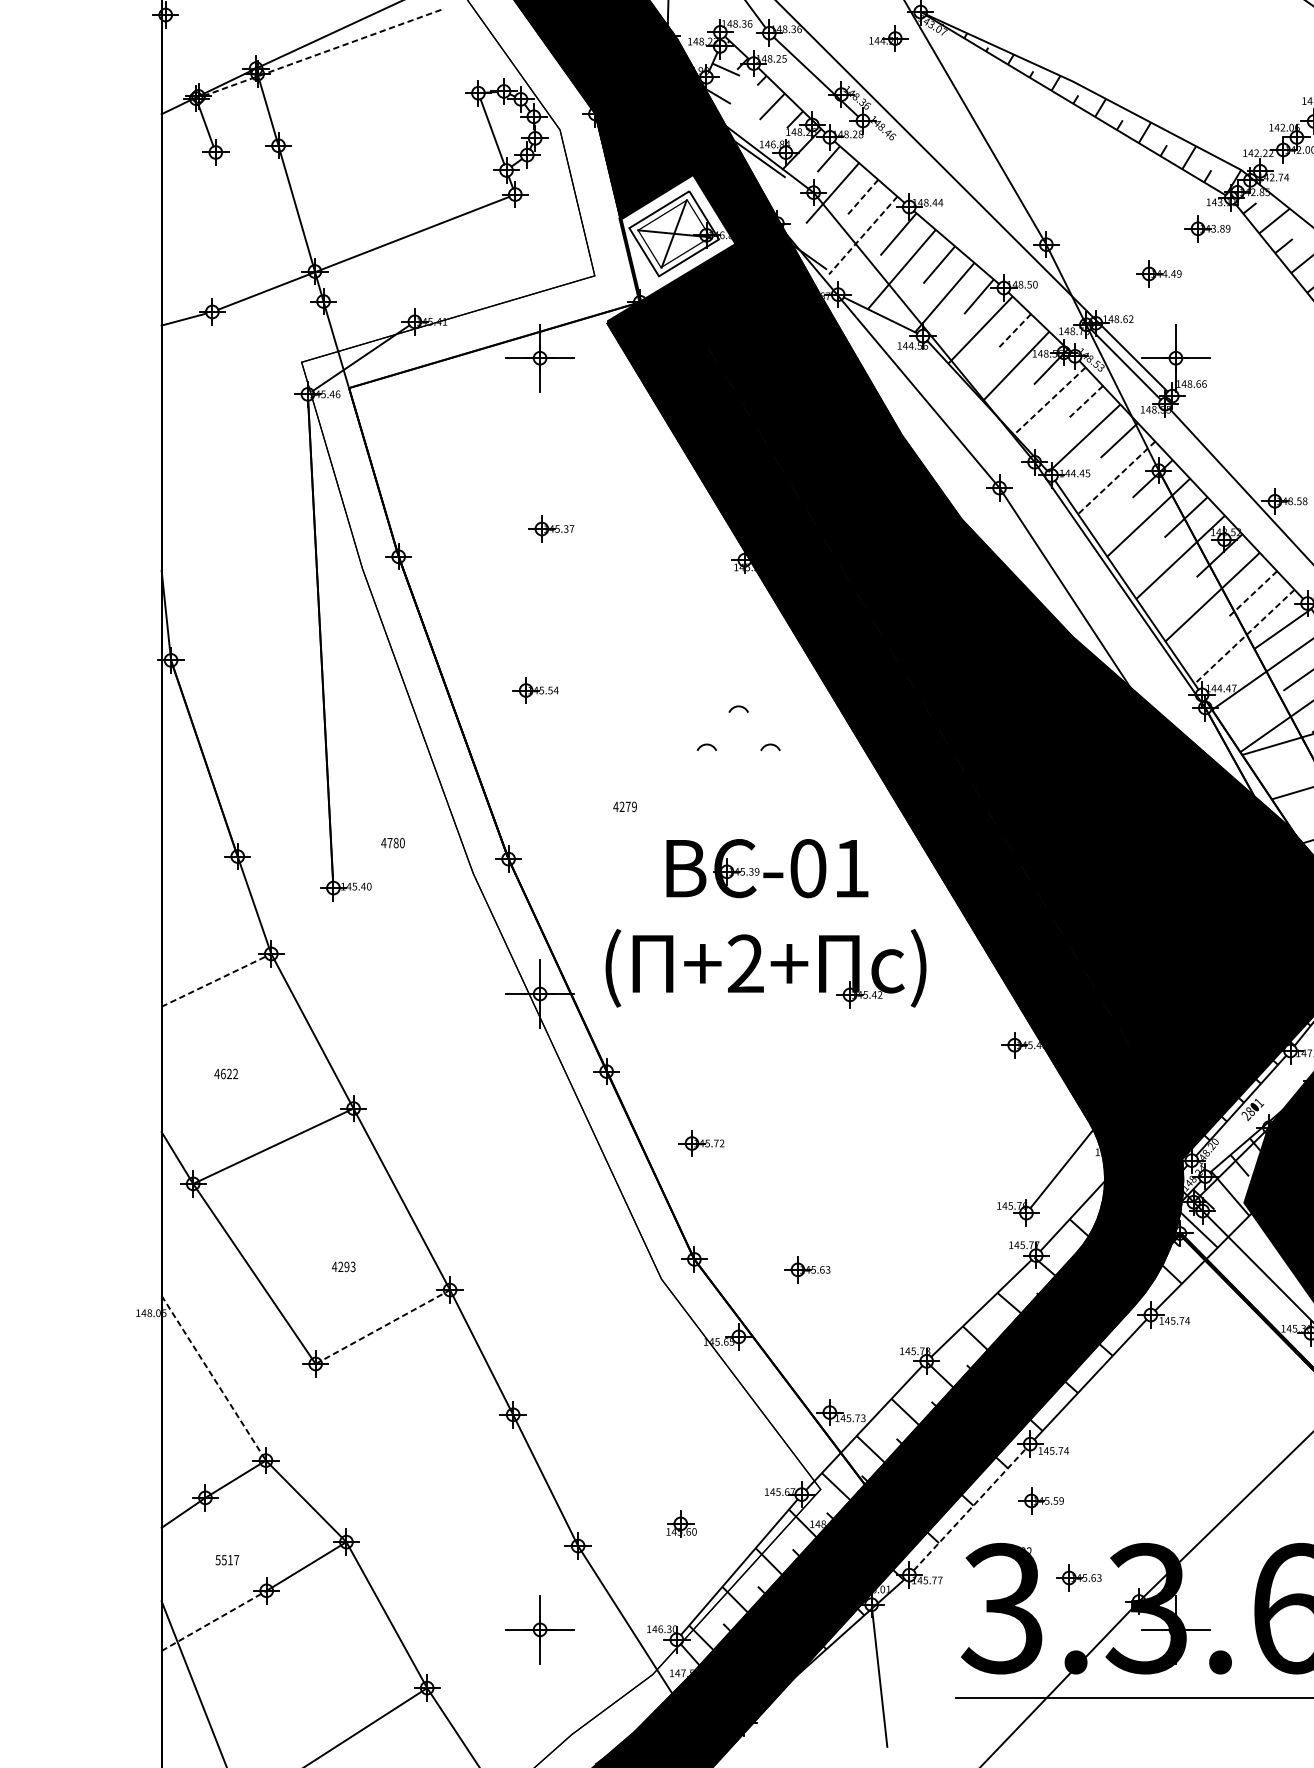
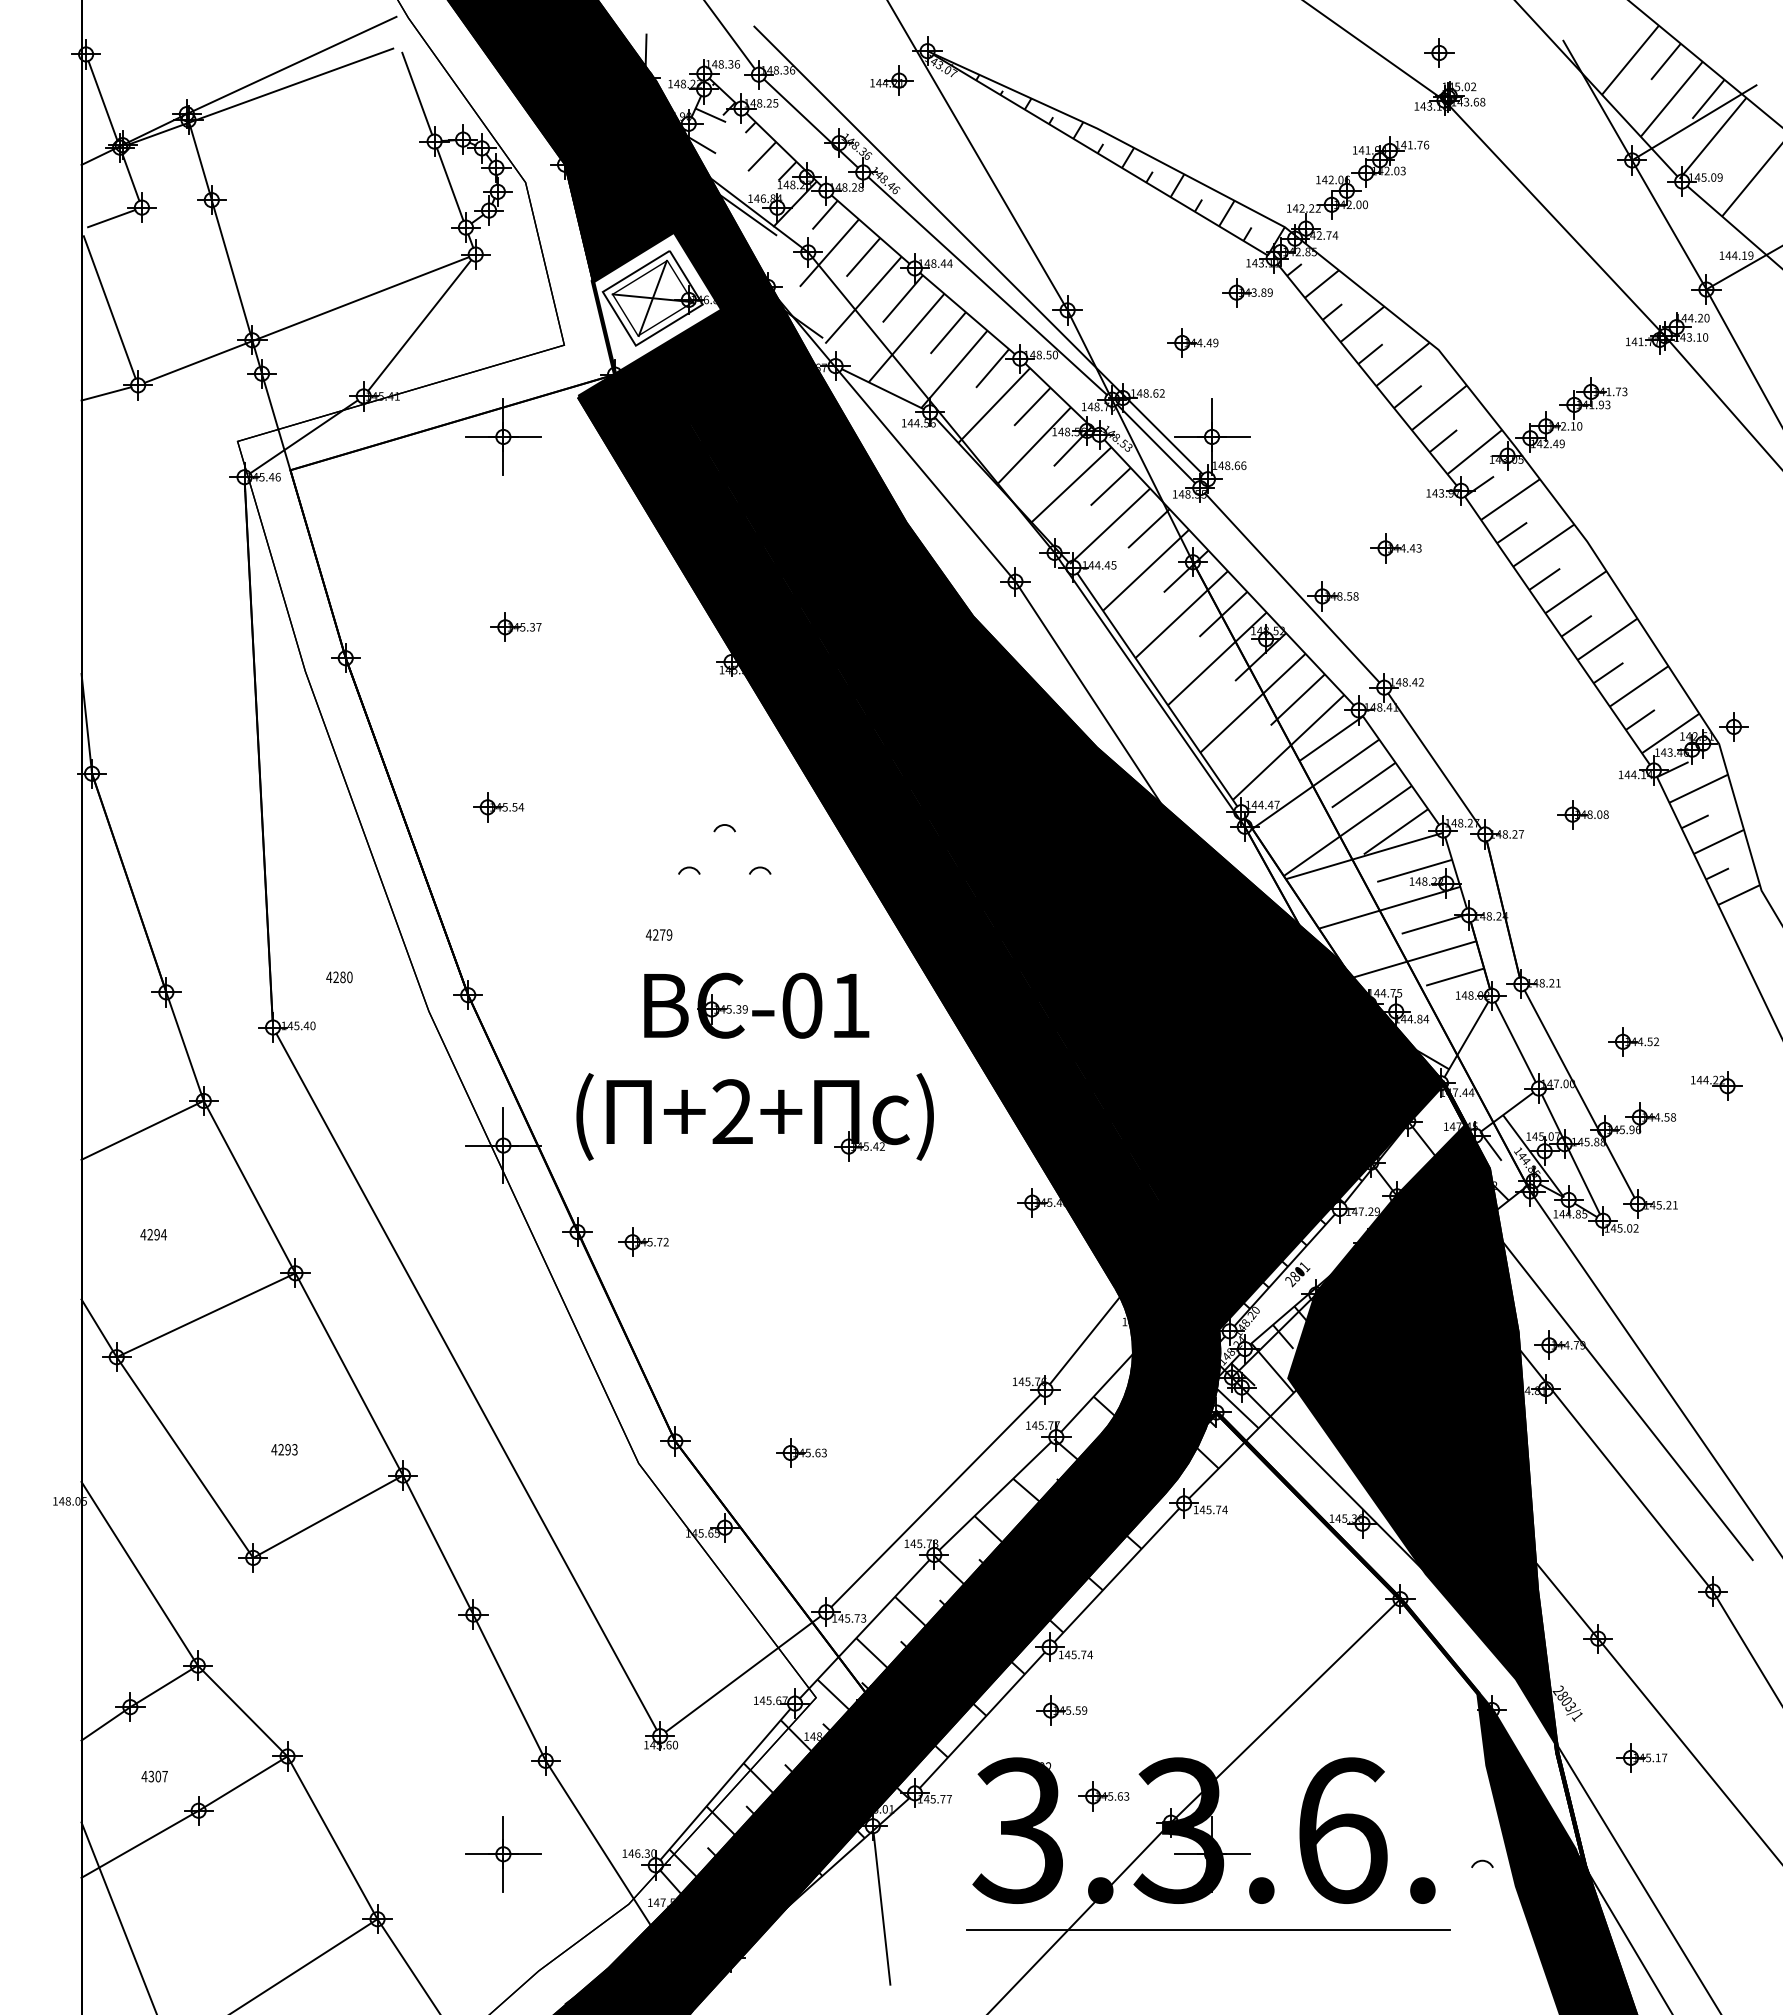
line: (463, 50) -> (417, 93), added
line: (322, 52) -> (260, 96), dashed -> solid
line: (180, 57) -> (102, 101), added
line: (188, 162) -> (111, 218), added
line: (863, 197) -> (863, 257), dashed -> solid
line: (974, 222) -> (987, 285), added
line: (863, 235) -> (863, 300), dashed -> solid
line: (186, 242) -> (109, 307), added
line: (464, 258) -> (419, 325), added
line: (1014, 331) -> (1032, 407), dashed -> solid
line: (1049, 400) -> (1071, 484), dashed -> solid
line: (1084, 402) -> (1110, 486), dashed -> solid
line: (1116, 478) -> (1145, 570), dashed -> solid
line: (1252, 594) -> (1297, 700), dashed -> solid
line: (1244, 636) -> (1288, 747), dashed -> solid
text: (625, 806) -> (659, 934), moved
text: (389, 842) -> (335, 976), 4780 -> 4280
line: (216, 980) -> (142, 1130), dashed -> solid
text: (228, 1073) -> (156, 1234), 4622 -> 4294
part: (701, 1142) -> (643, 1241), moved
line: (507, 1205) -> (466, 1381), added
line: (927, 1312) -> (935, 1500), added
line: (383, 1326) -> (328, 1516), dashed -> solid
line: (213, 1377) -> (139, 1573), dashed -> solid
line: (754, 1467) -> (742, 1673), added
line: (969, 1508) -> (982, 1719), dashed -> solid
text: (224, 1560) -> (151, 1776), 5517 -> 4307
line: (214, 1621) -> (140, 1844), dashed -> solid

